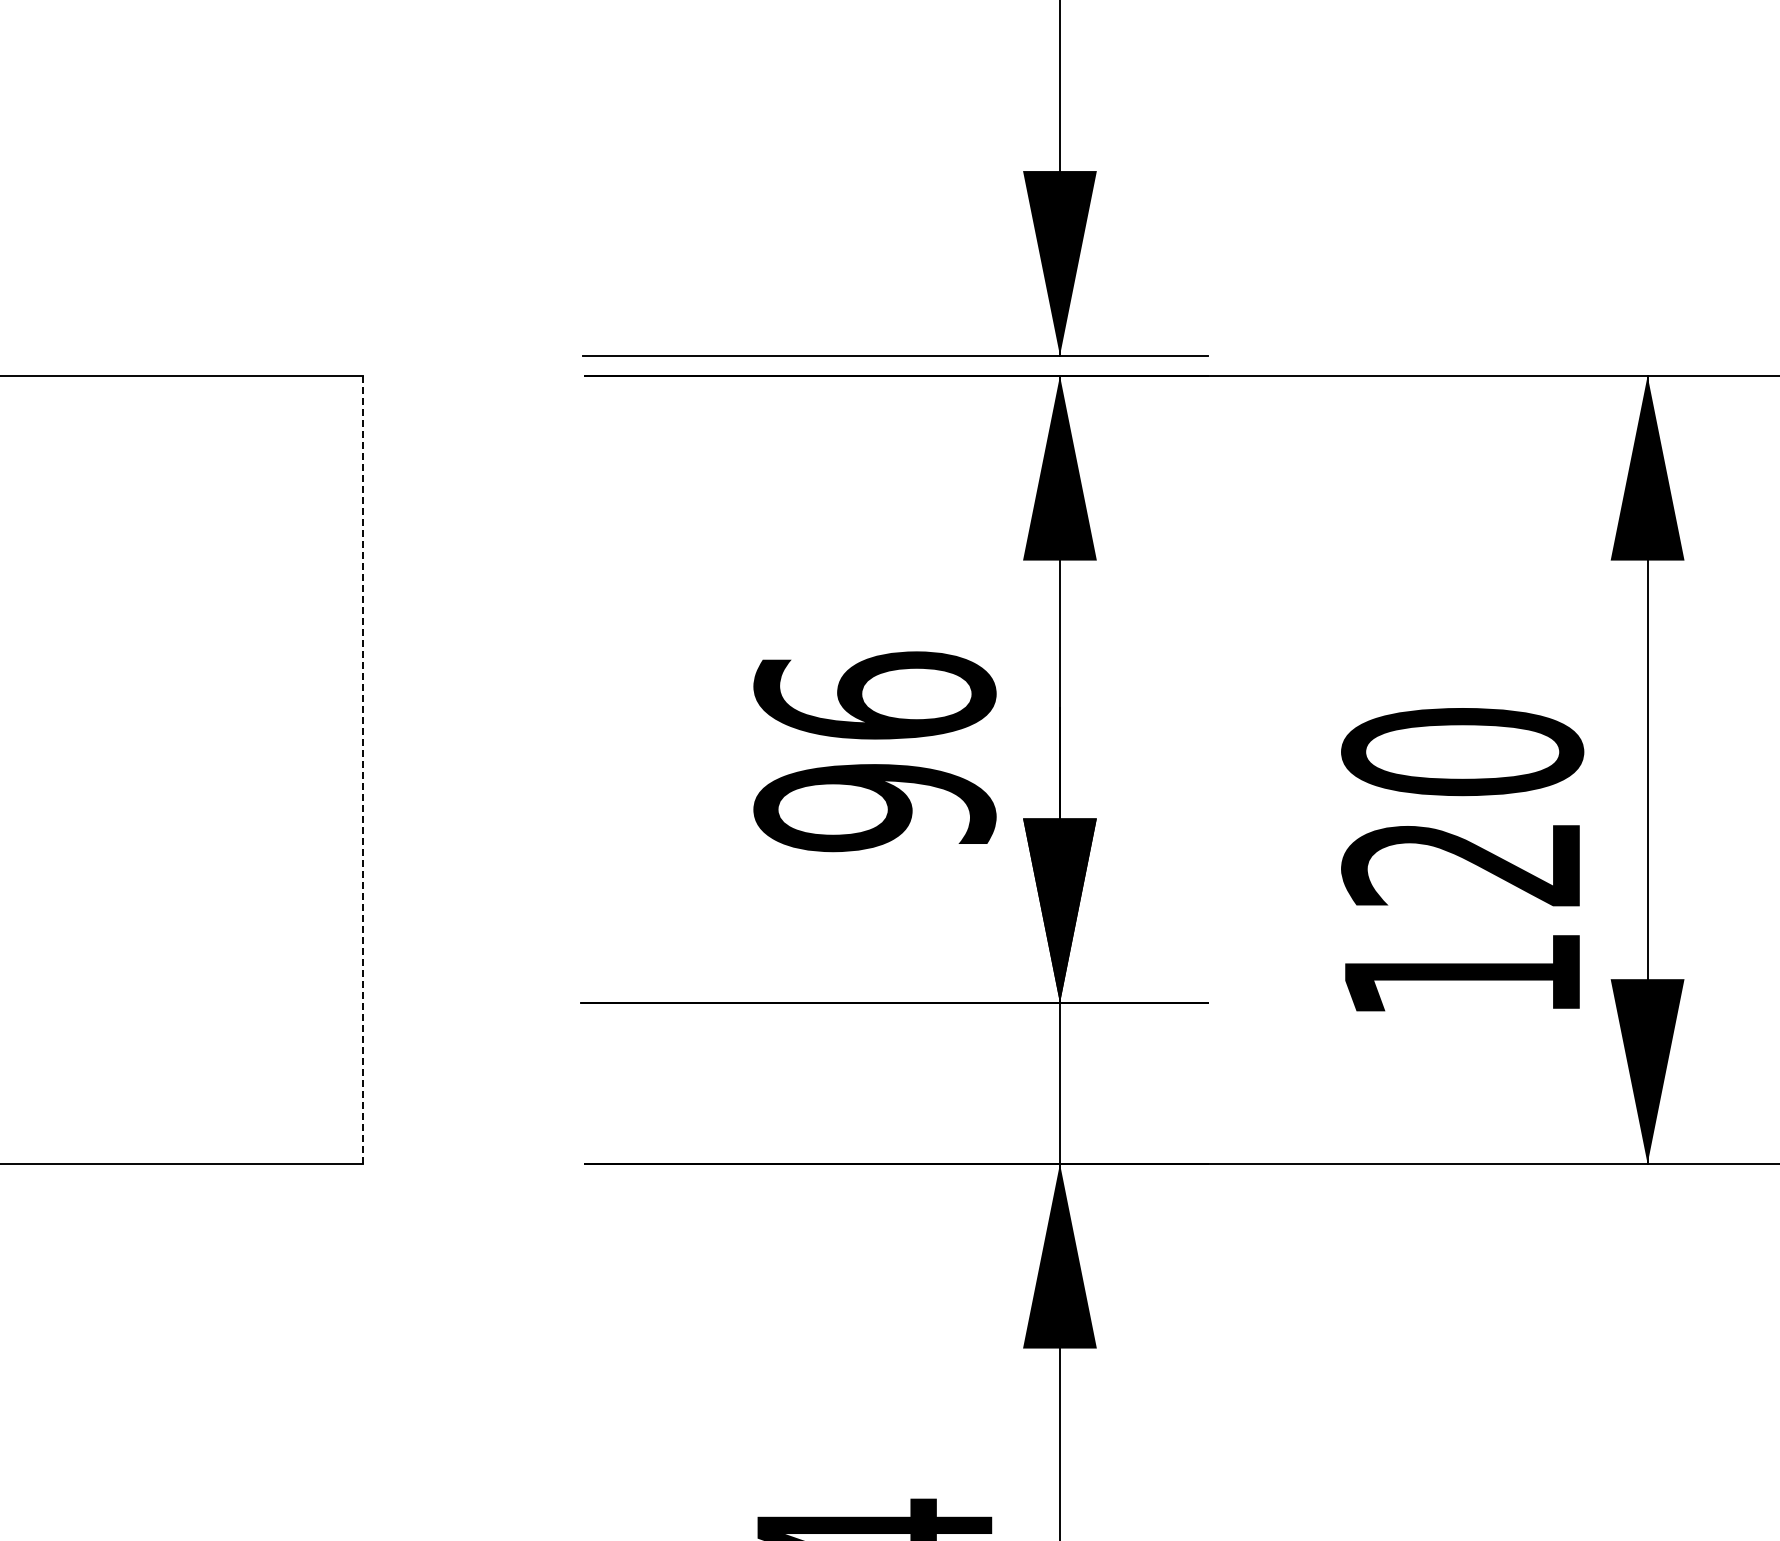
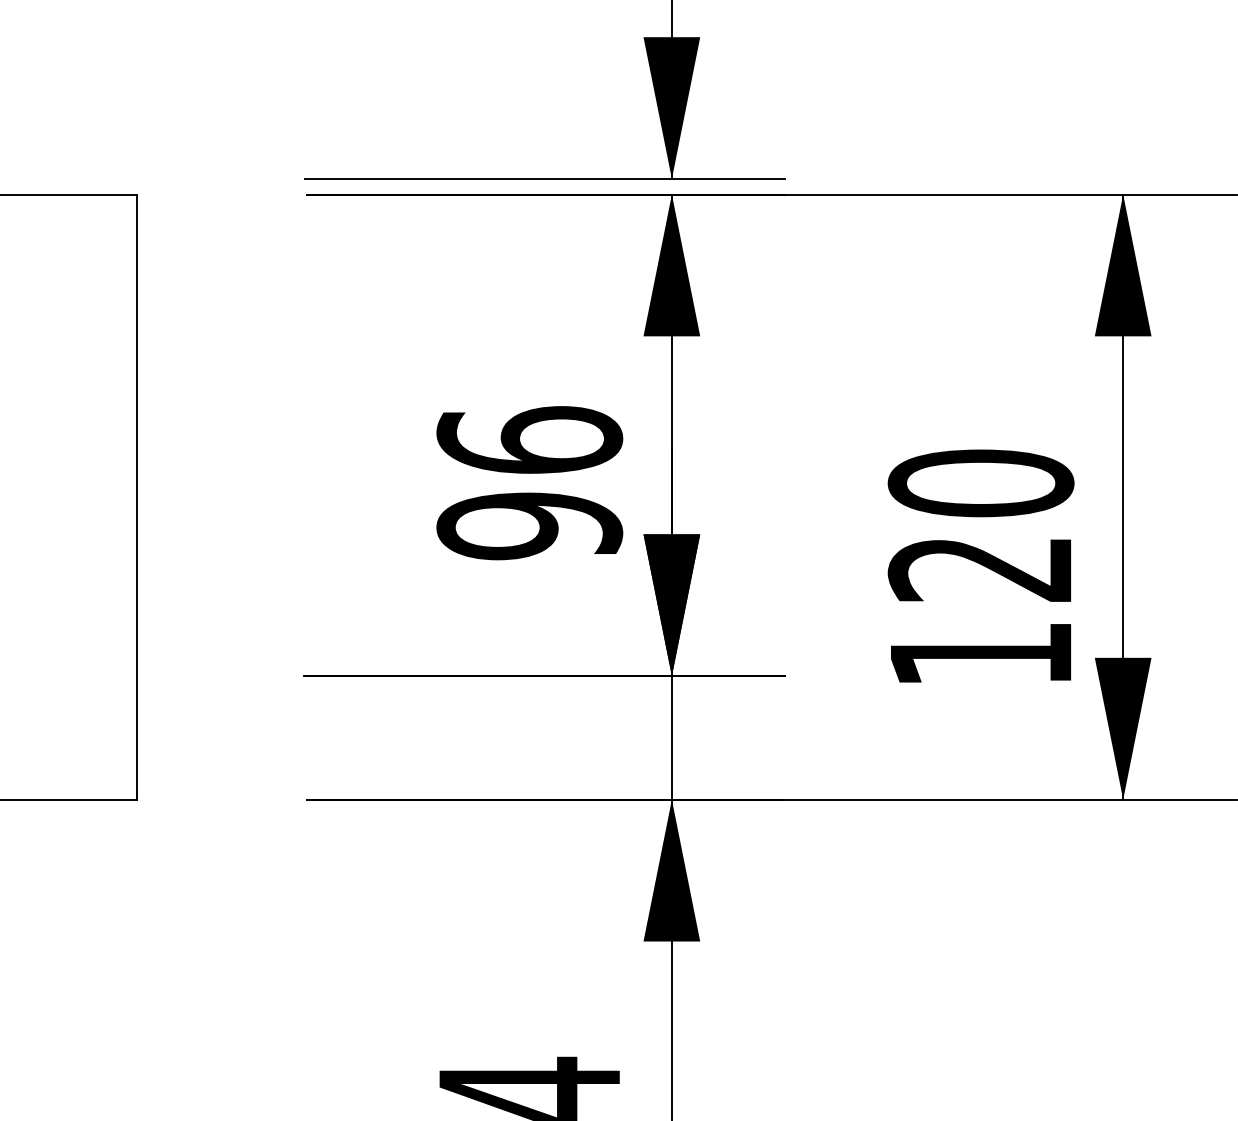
line: (363, 769) -> (136, 496), dashed -> solid

